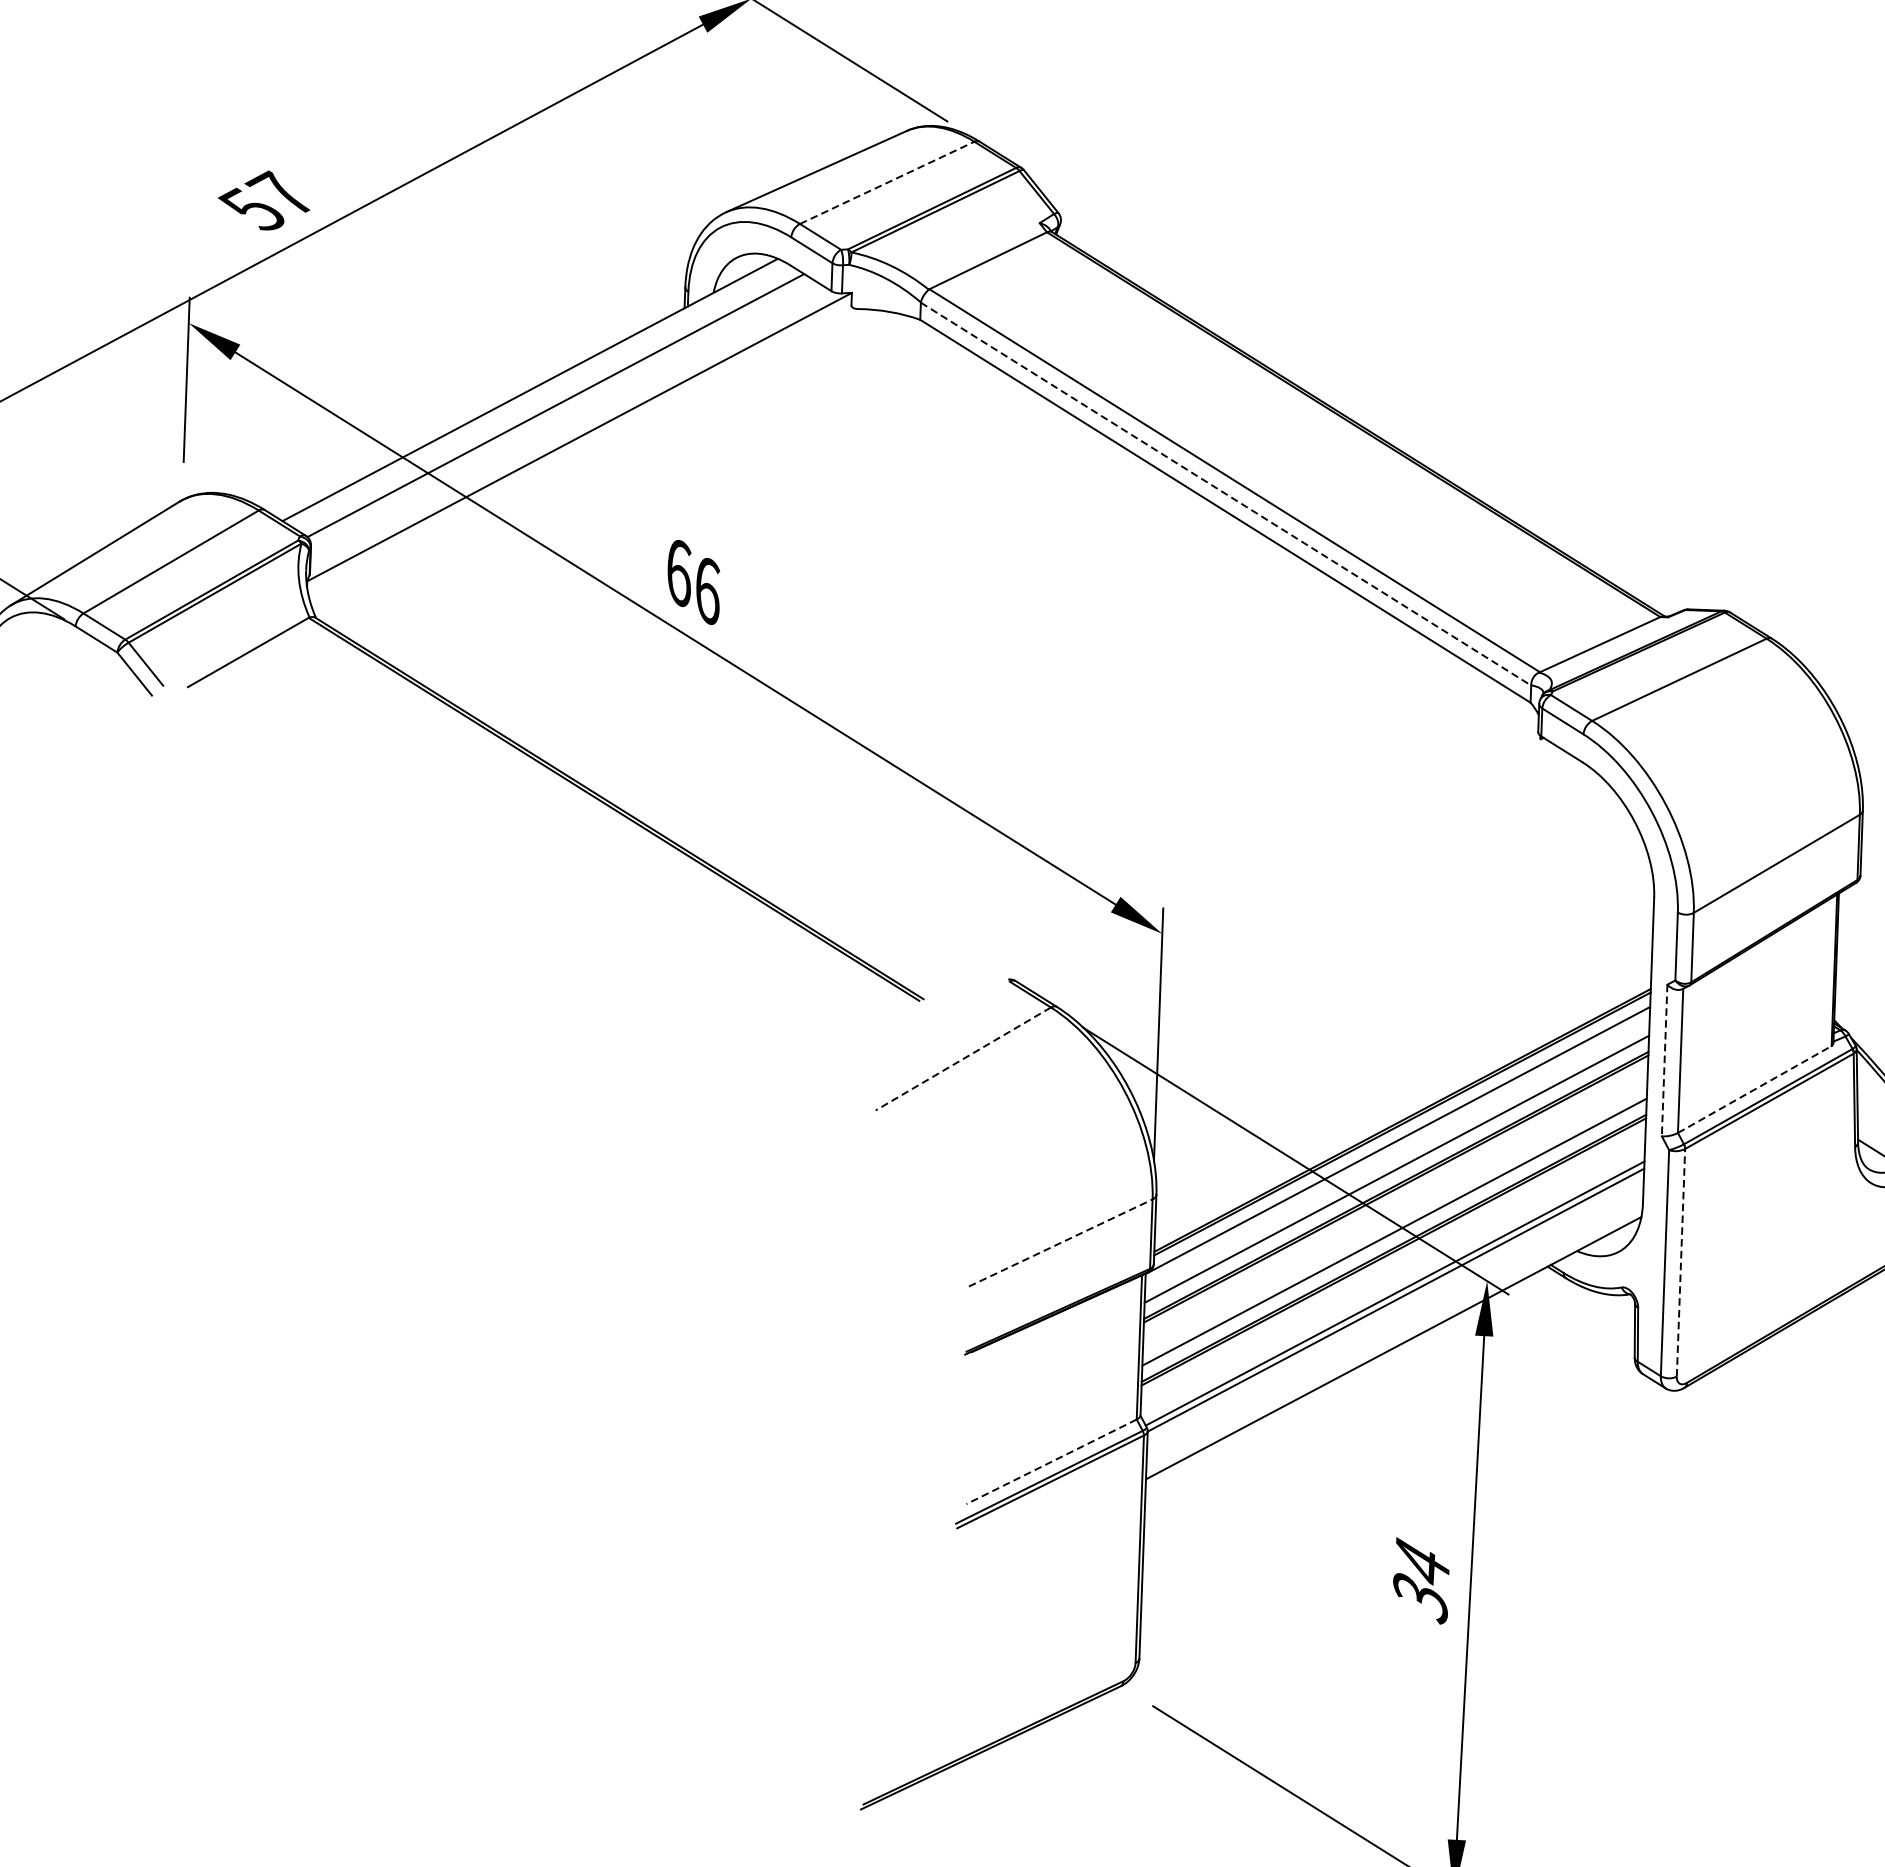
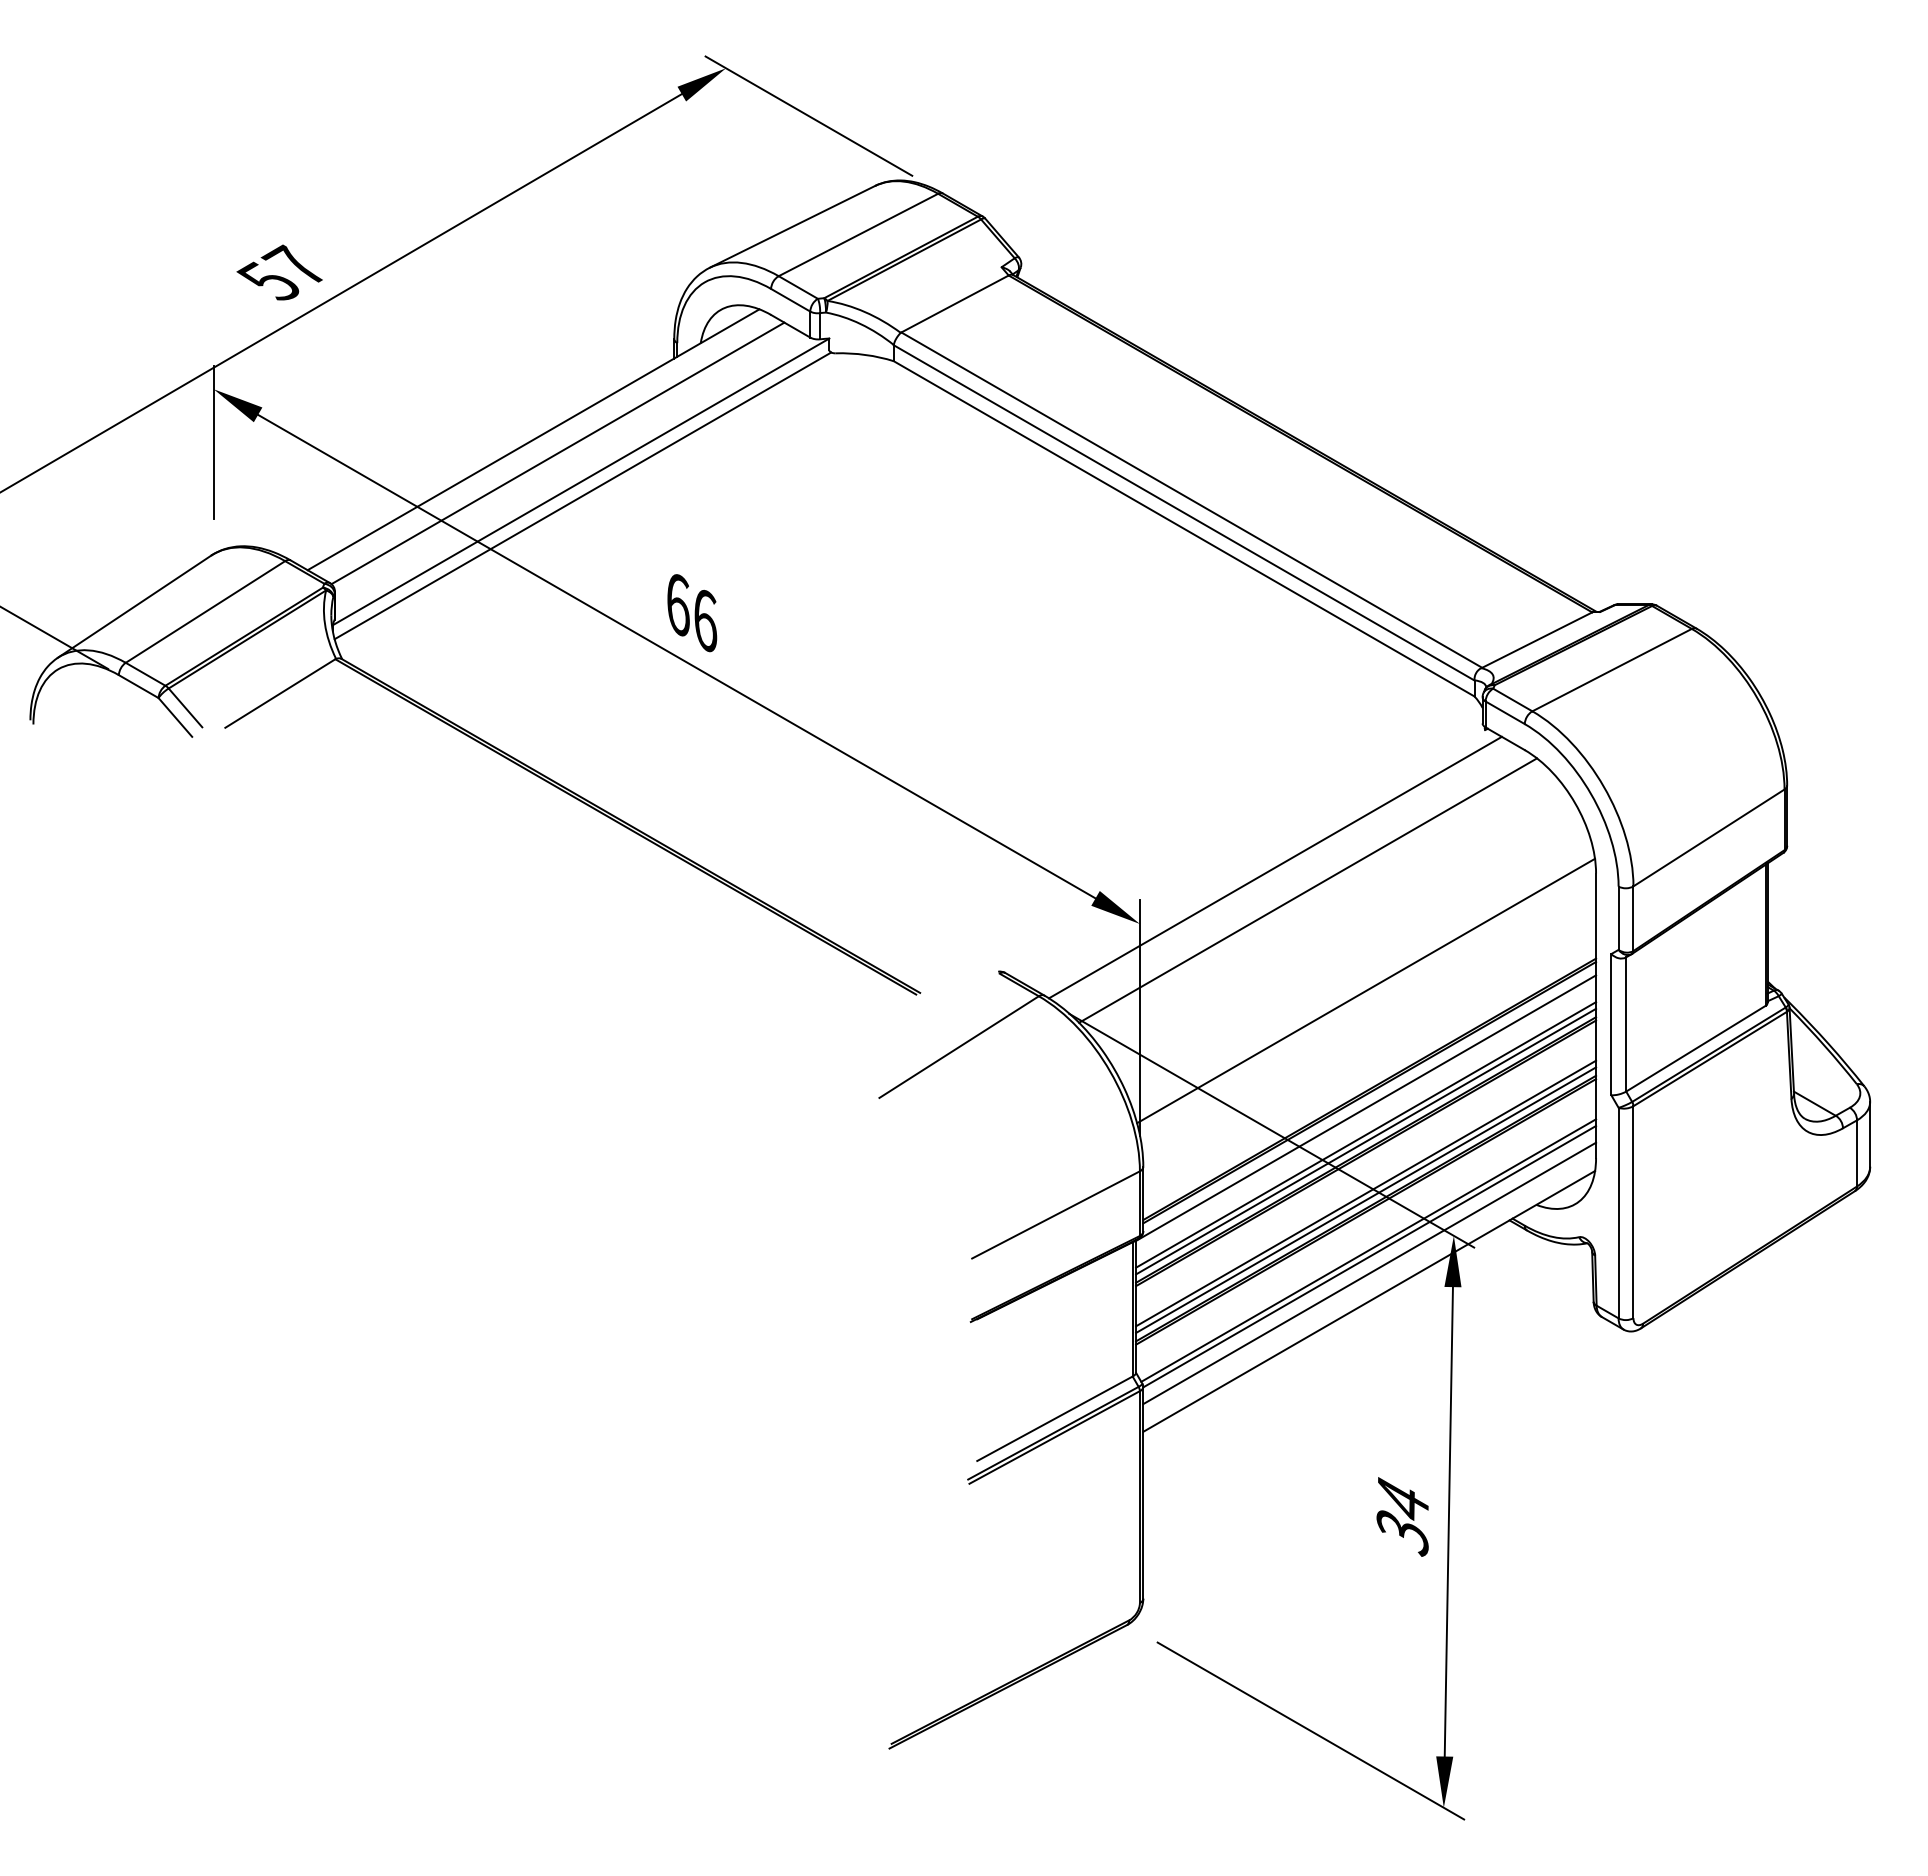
line: (887, 183) -> (858, 235), dashed -> solid
line: (580, 451) -> (582, 495), added
line: (1226, 494) -> (1184, 513), dashed -> solid
line: (1310, 878) -> (1275, 867), added
line: (1344, 904) -> (1308, 890), added
line: (1403, 1014) -> (1366, 990), added
line: (963, 1059) -> (959, 1047), dashed -> solid
line: (1664, 1060) -> (1611, 1024), dashed -> solid
line: (1755, 1089) -> (1696, 1048), dashed -> solid
line: (1397, 1176) -> (1366, 1141), added
line: (1394, 1238) -> (1366, 1199), added
line: (1061, 1242) -> (1056, 1214), dashed -> solid
line: (1681, 1263) -> (1633, 1212), dashed -> solid
line: (1395, 1318) -> (1369, 1273), added
line: (1051, 1462) -> (1054, 1419), dashed -> solid

